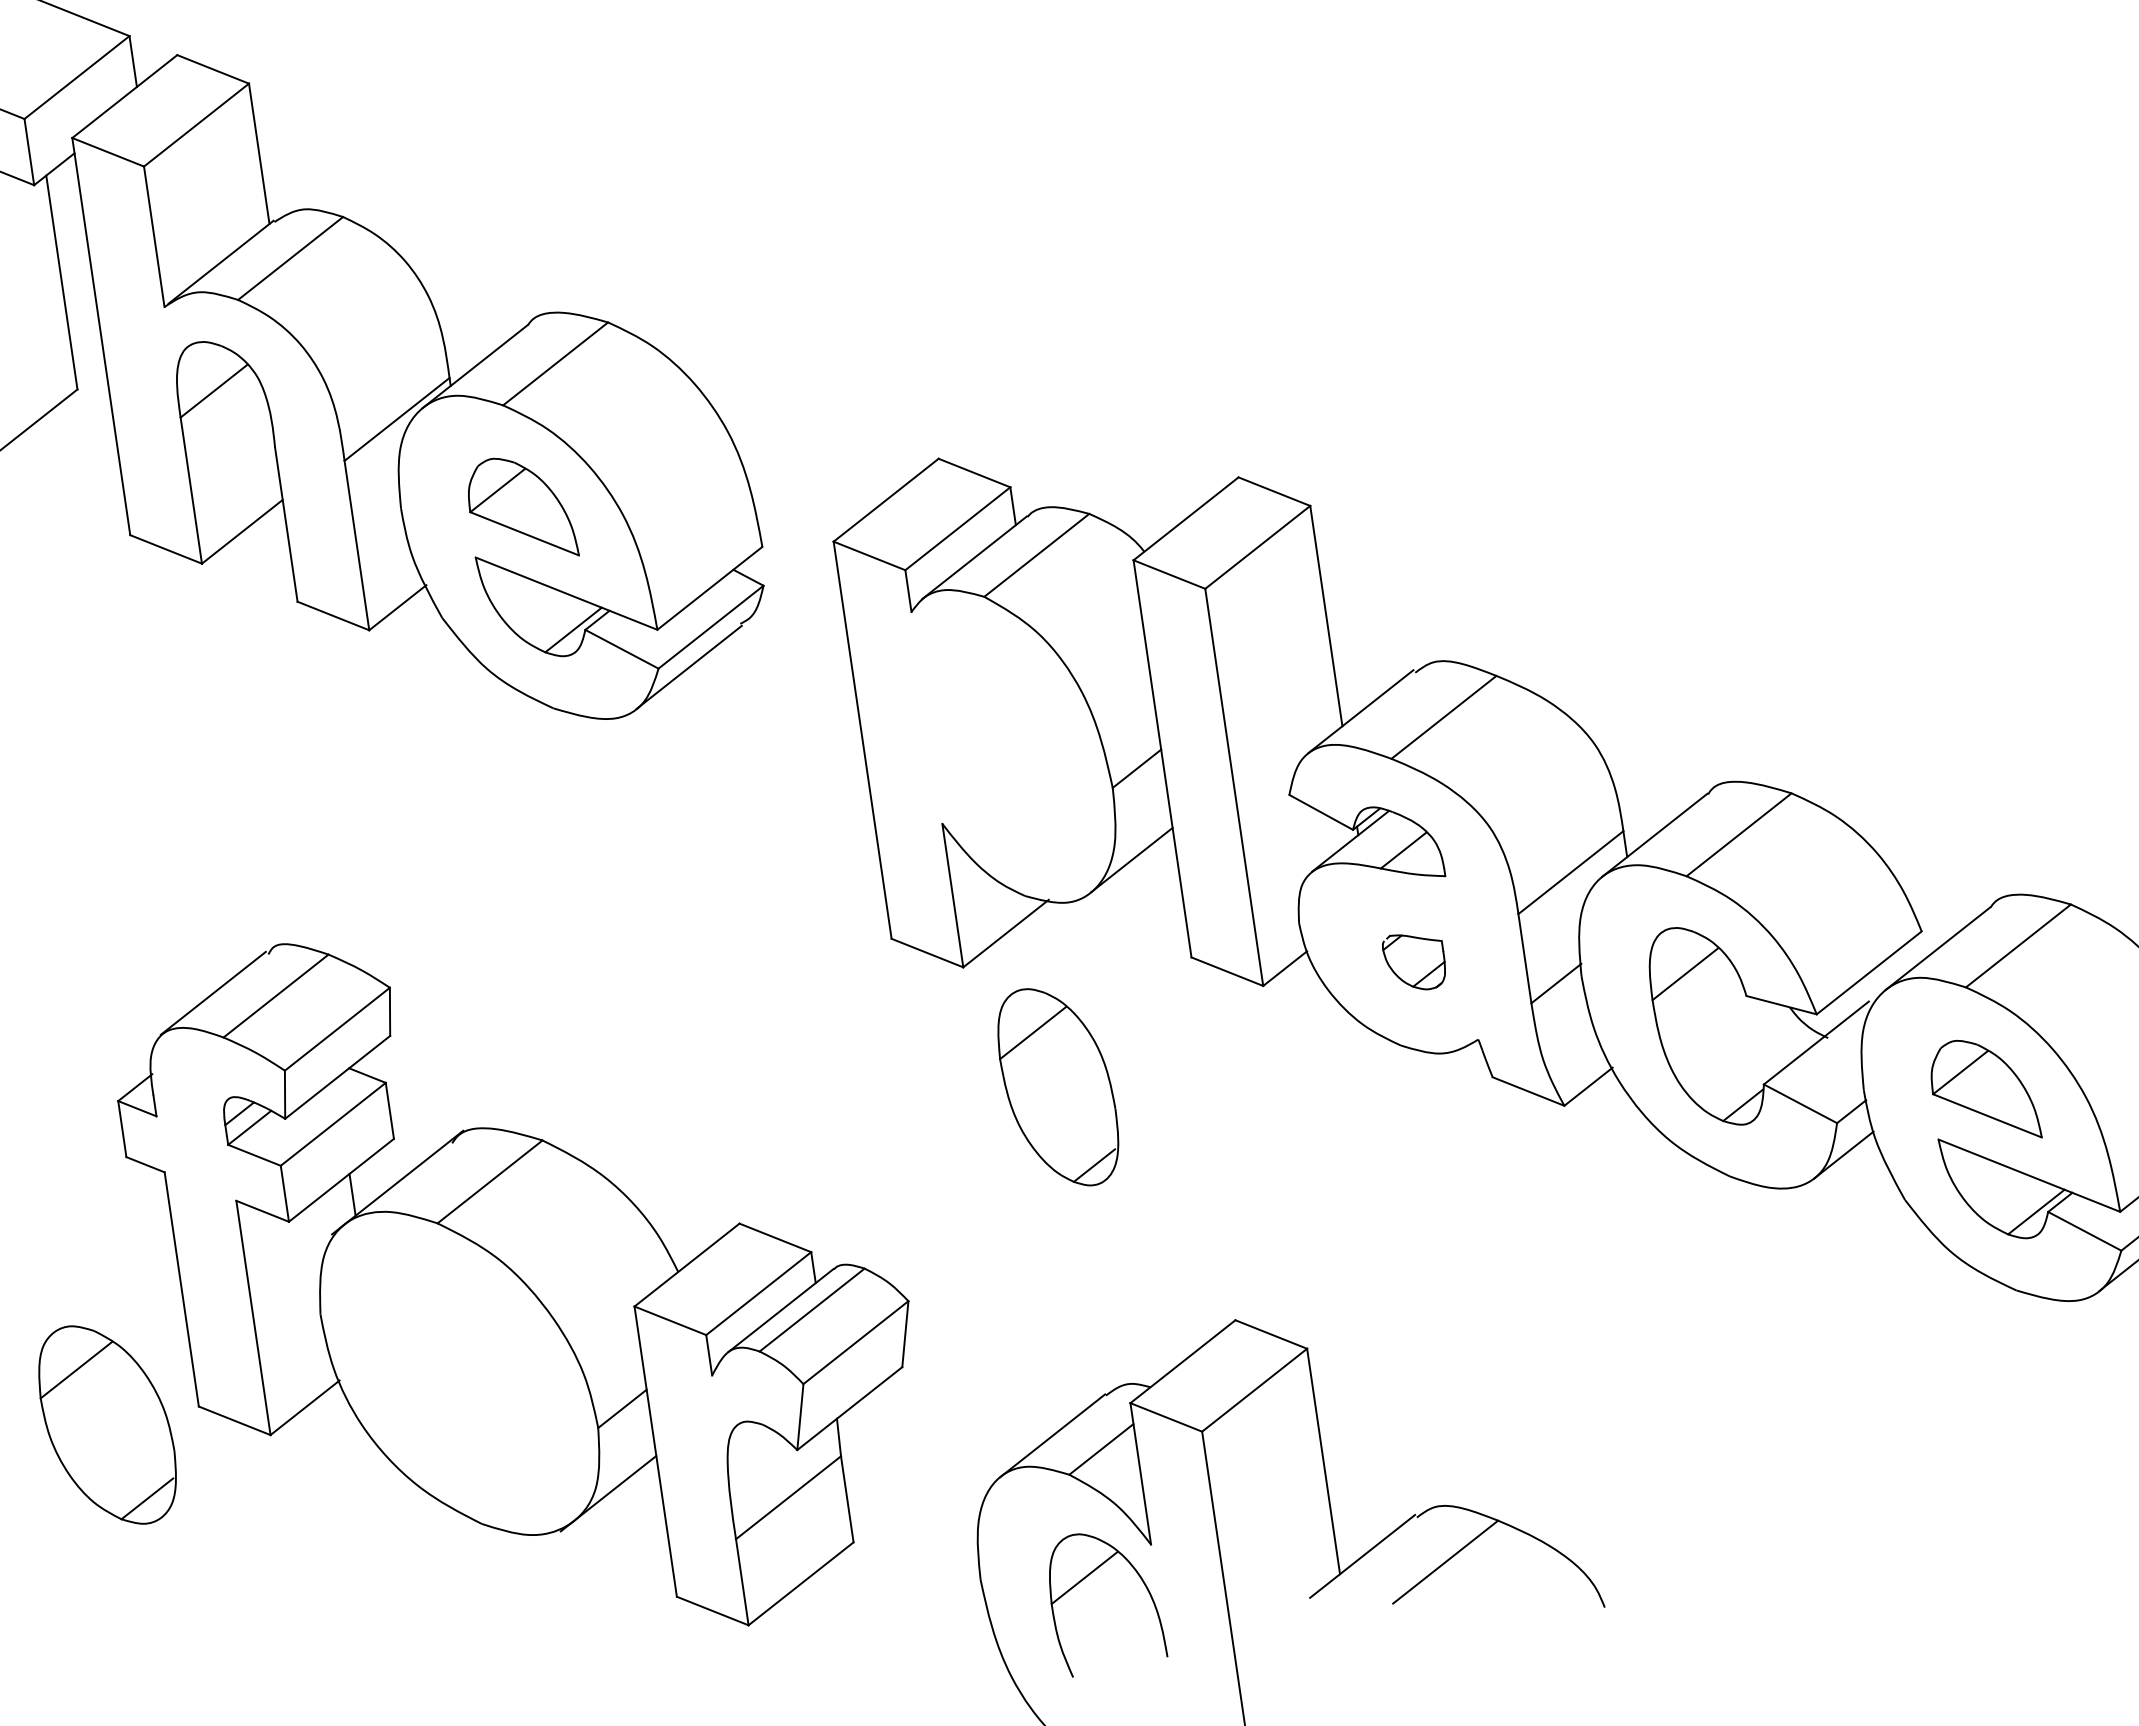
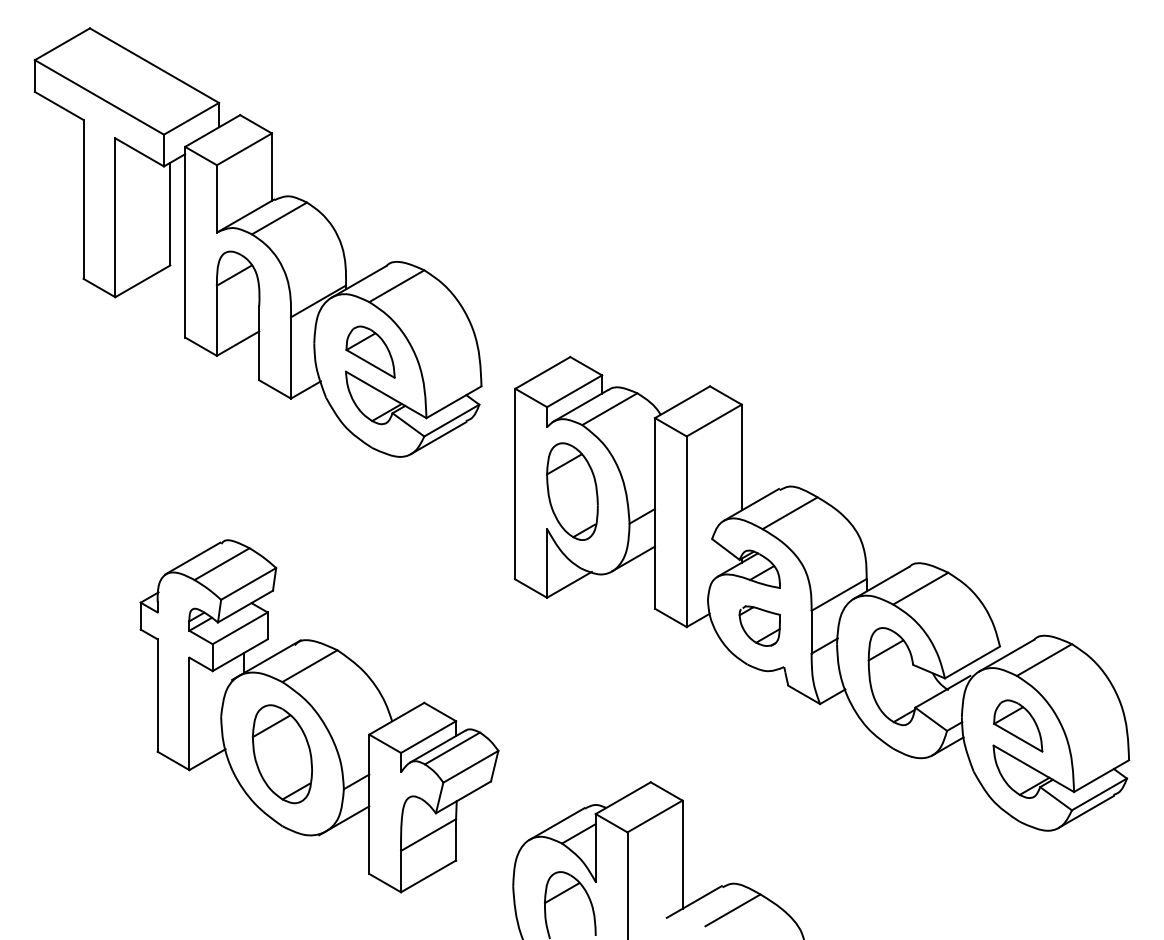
part: (1414, 960) -> (759, 625), size x1.43
part: (1058, 1086) -> (572, 491), moved
part: (105, 1425) -> (281, 754), moved

